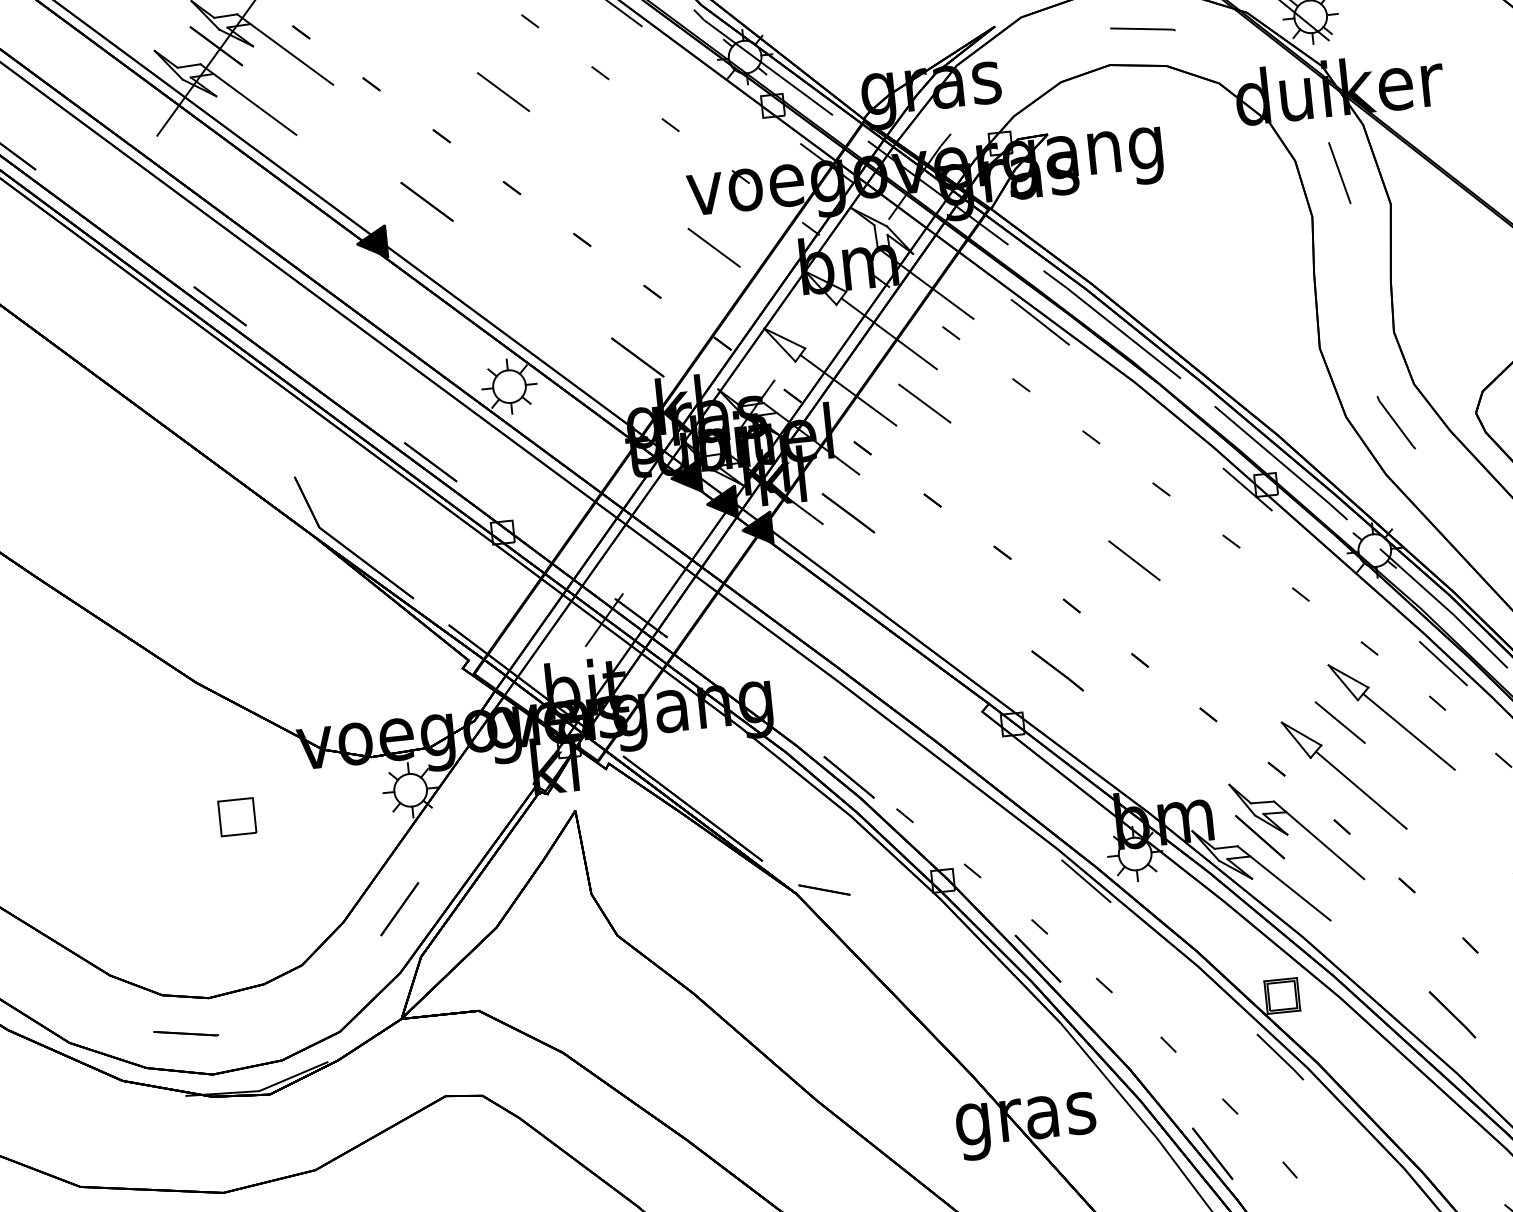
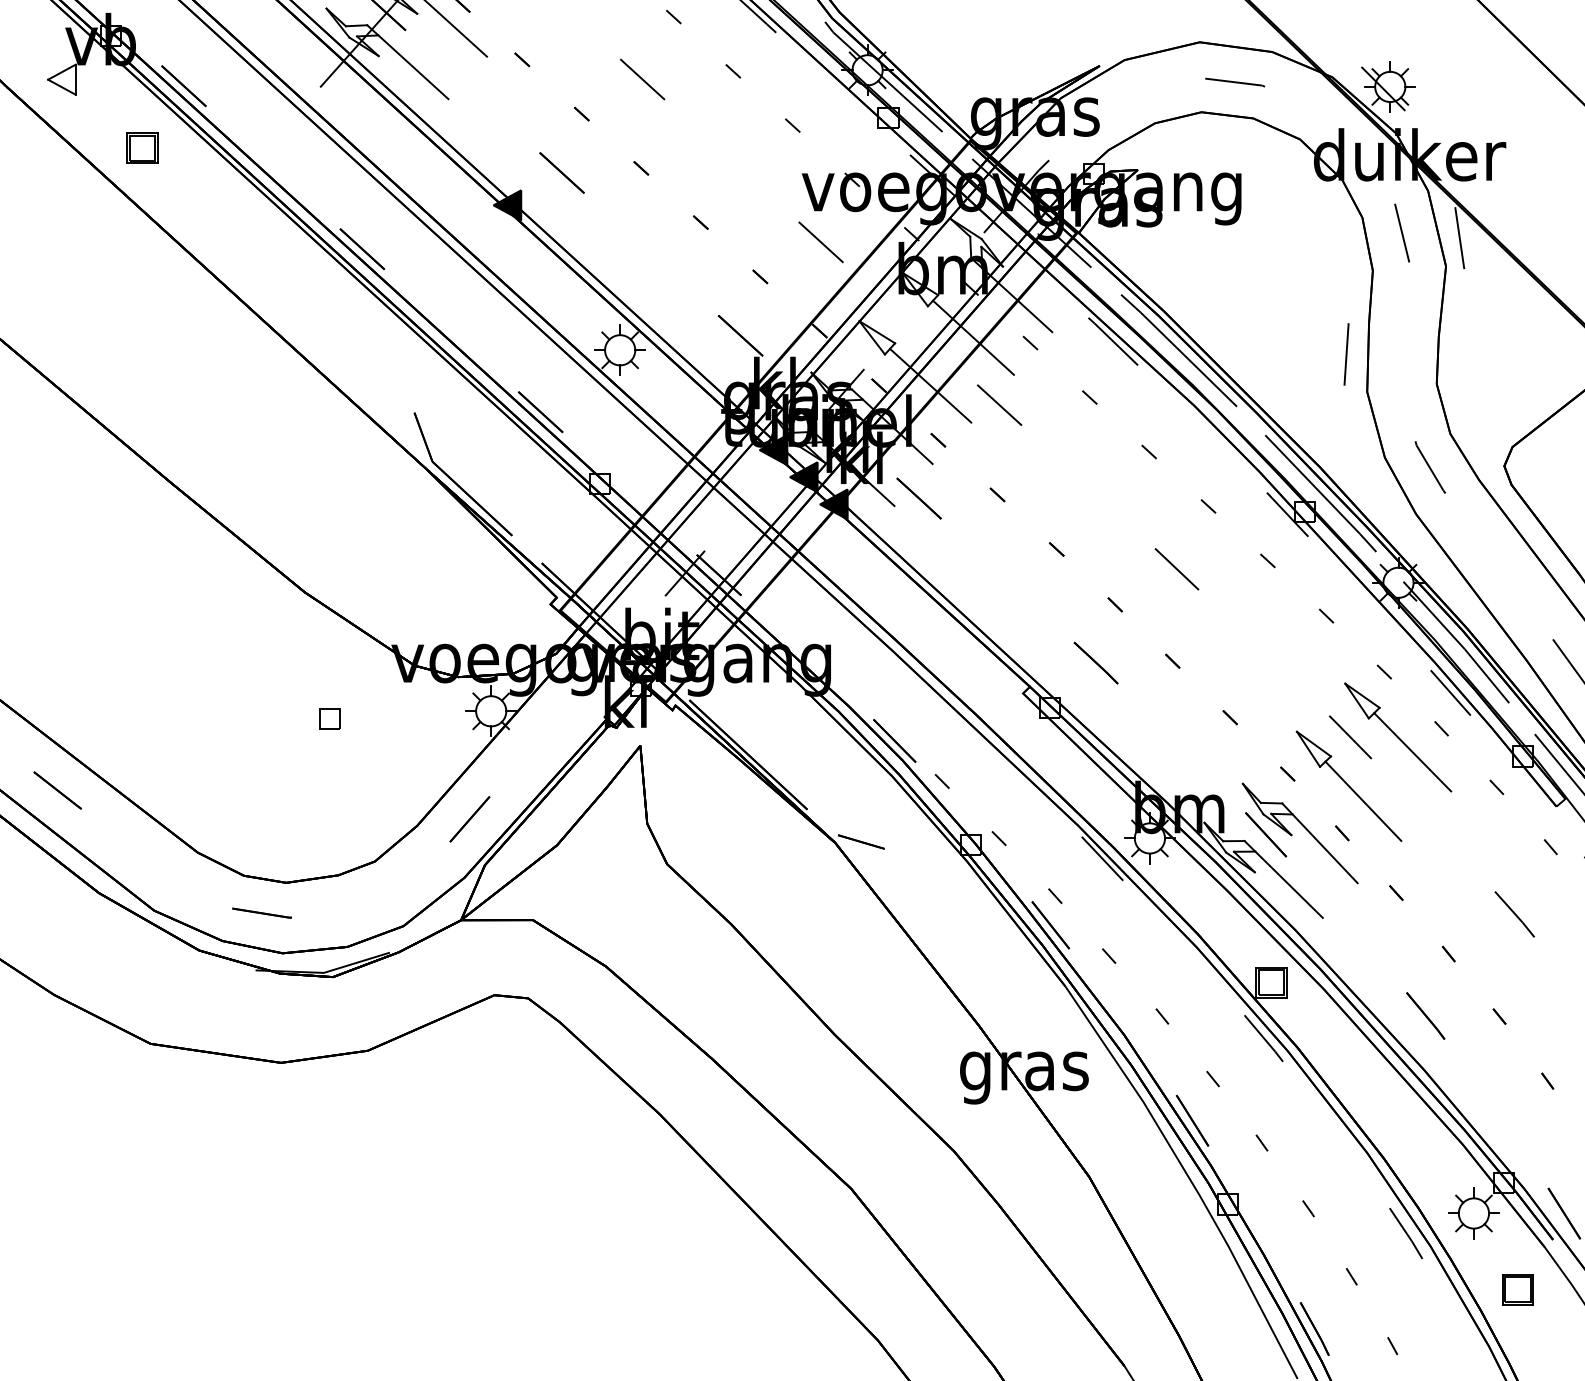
line: (1402, 172) -> (1459, 238), added
line: (1293, 310) -> (1346, 354), added
part: (237, 816) -> (329, 718), size x0.62

